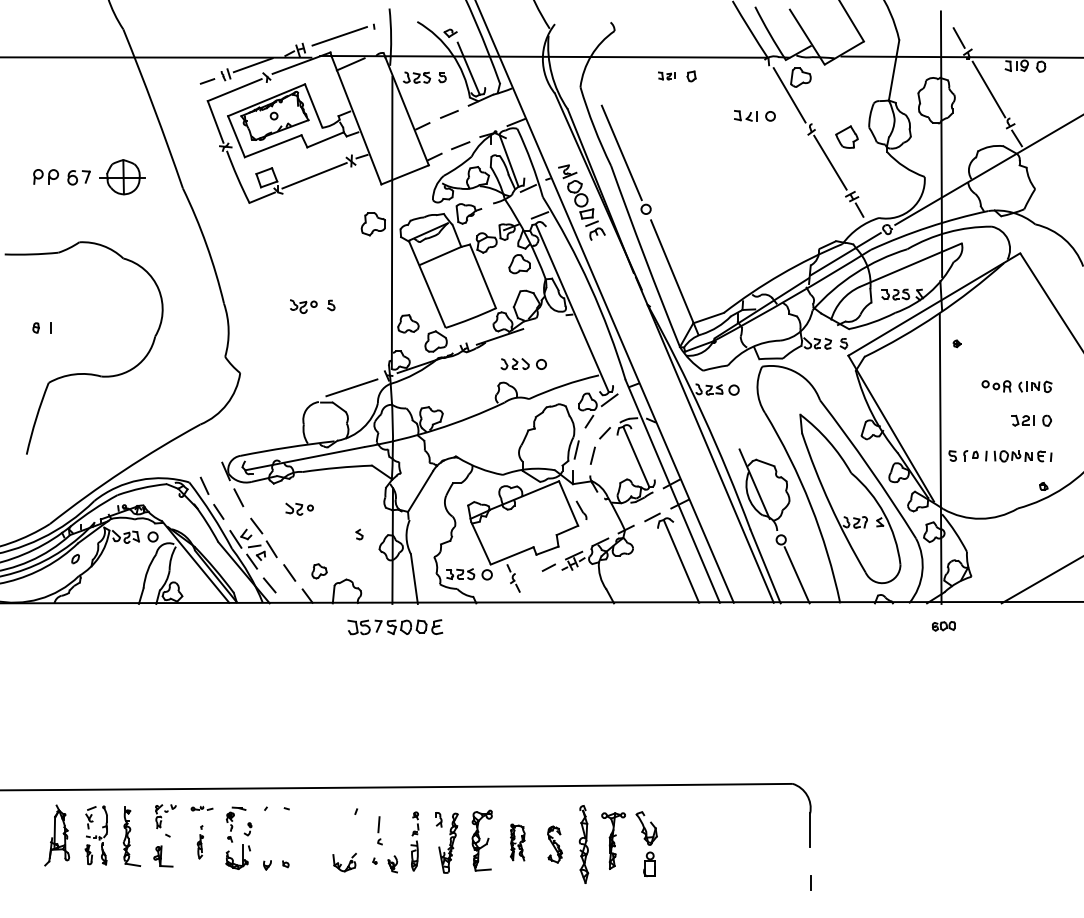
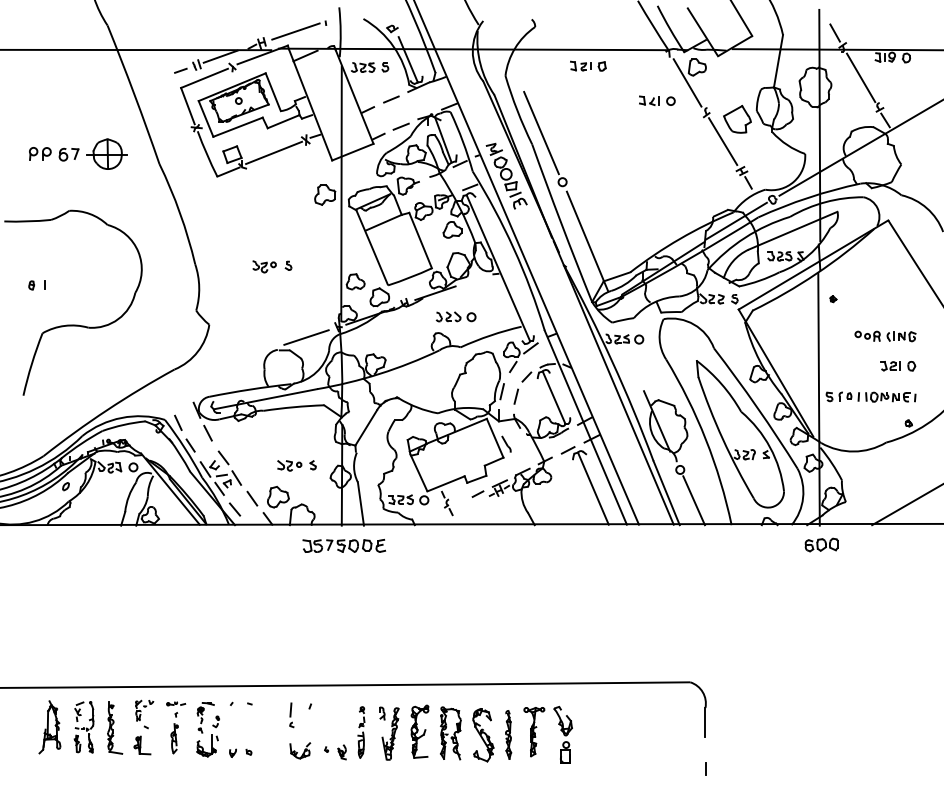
part: (666, 75) -> (580, 65), size x1.43
part: (846, 136) -> (737, 118), size x1.43
part: (299, 508) -> (289, 465), moved
part: (319, 571) -> (278, 497), size x1.67
part: (943, 626) -> (821, 545), size x1.67
part: (379, 830) -> (291, 715), moved
part: (200, 842) -> (174, 733), size x1.43
part: (517, 842) -> (450, 733), size x1.67
part: (583, 843) -> (508, 734), size x0.71
part: (554, 844) -> (482, 735), size x1.67

